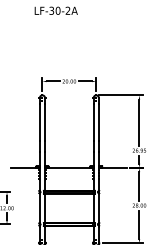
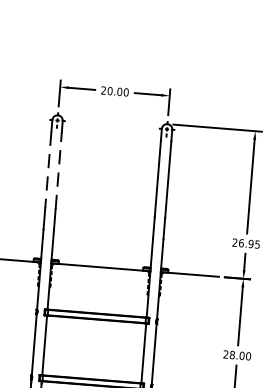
line: (39, 122) -> (47, 170), solid -> dashed
line: (45, 122) -> (59, 171), solid -> dashed

